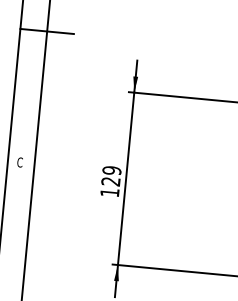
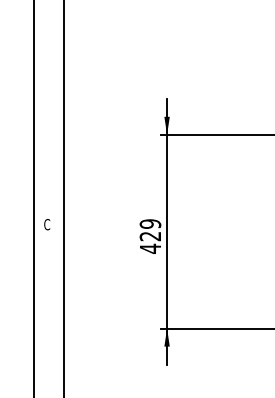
line: (47, 31) -> (63, 75), removed
text: (109, 192) -> (150, 248), 129 -> 429

